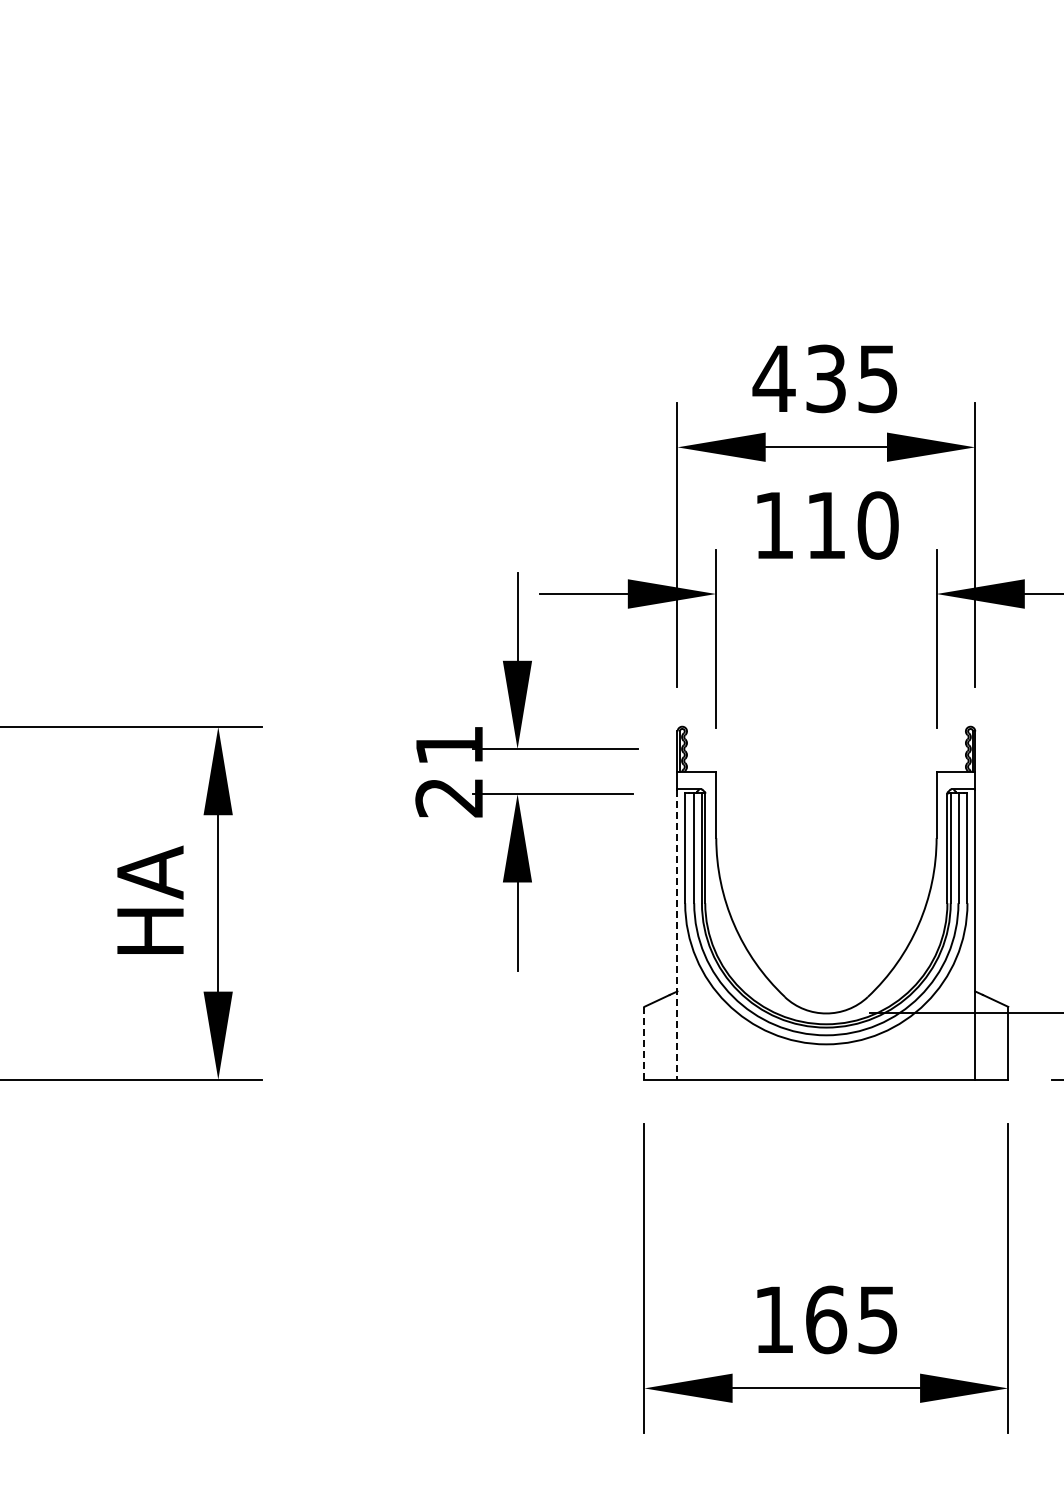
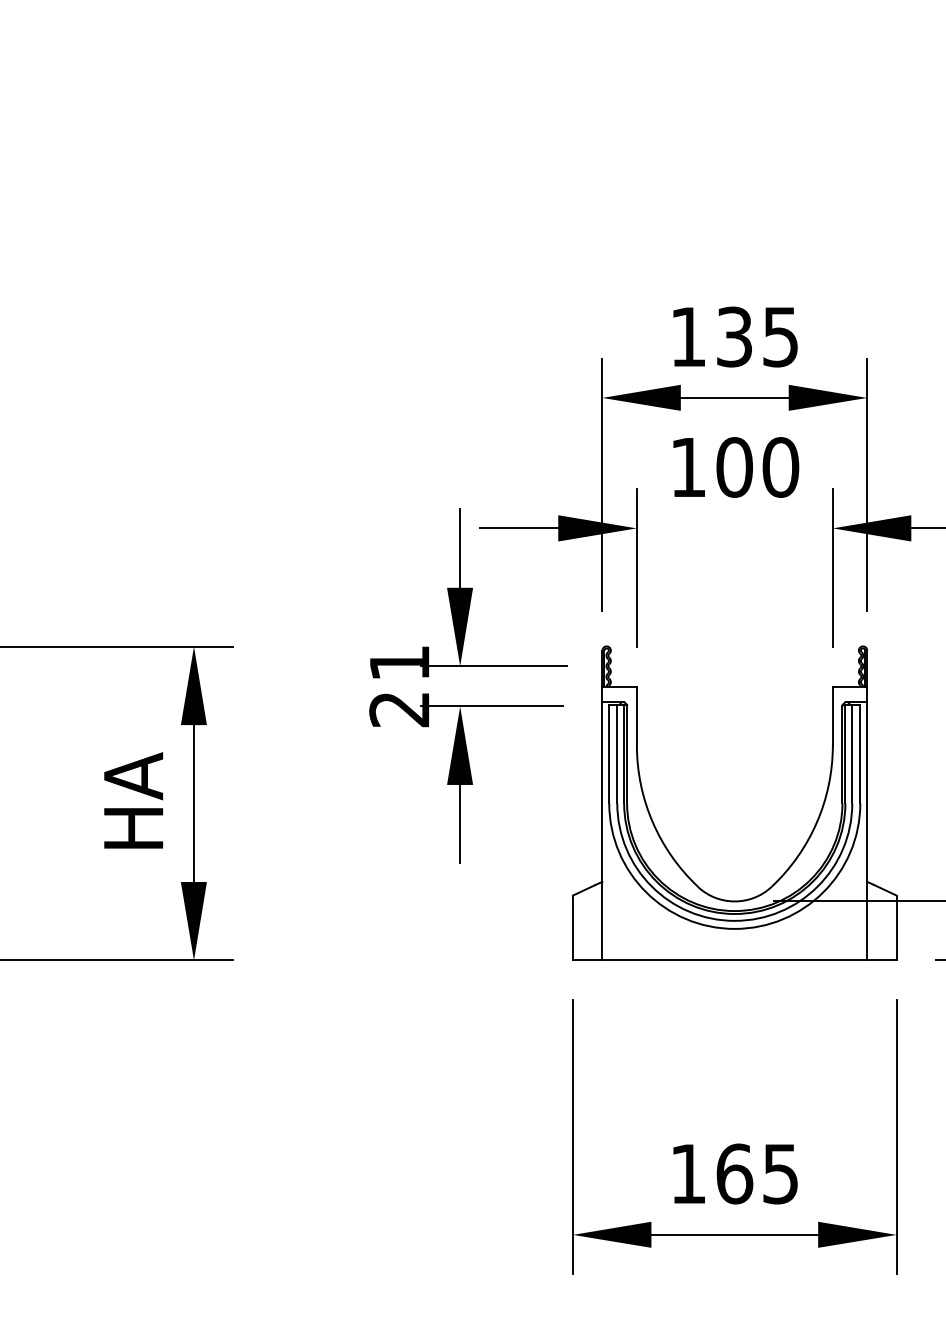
text: (773, 378) -> (687, 336), 435 -> 135
text: (825, 525) -> (734, 467), 110 -> 100
line: (677, 934) -> (602, 831), dashed -> solid
line: (644, 1043) -> (573, 928), dashed -> solid

